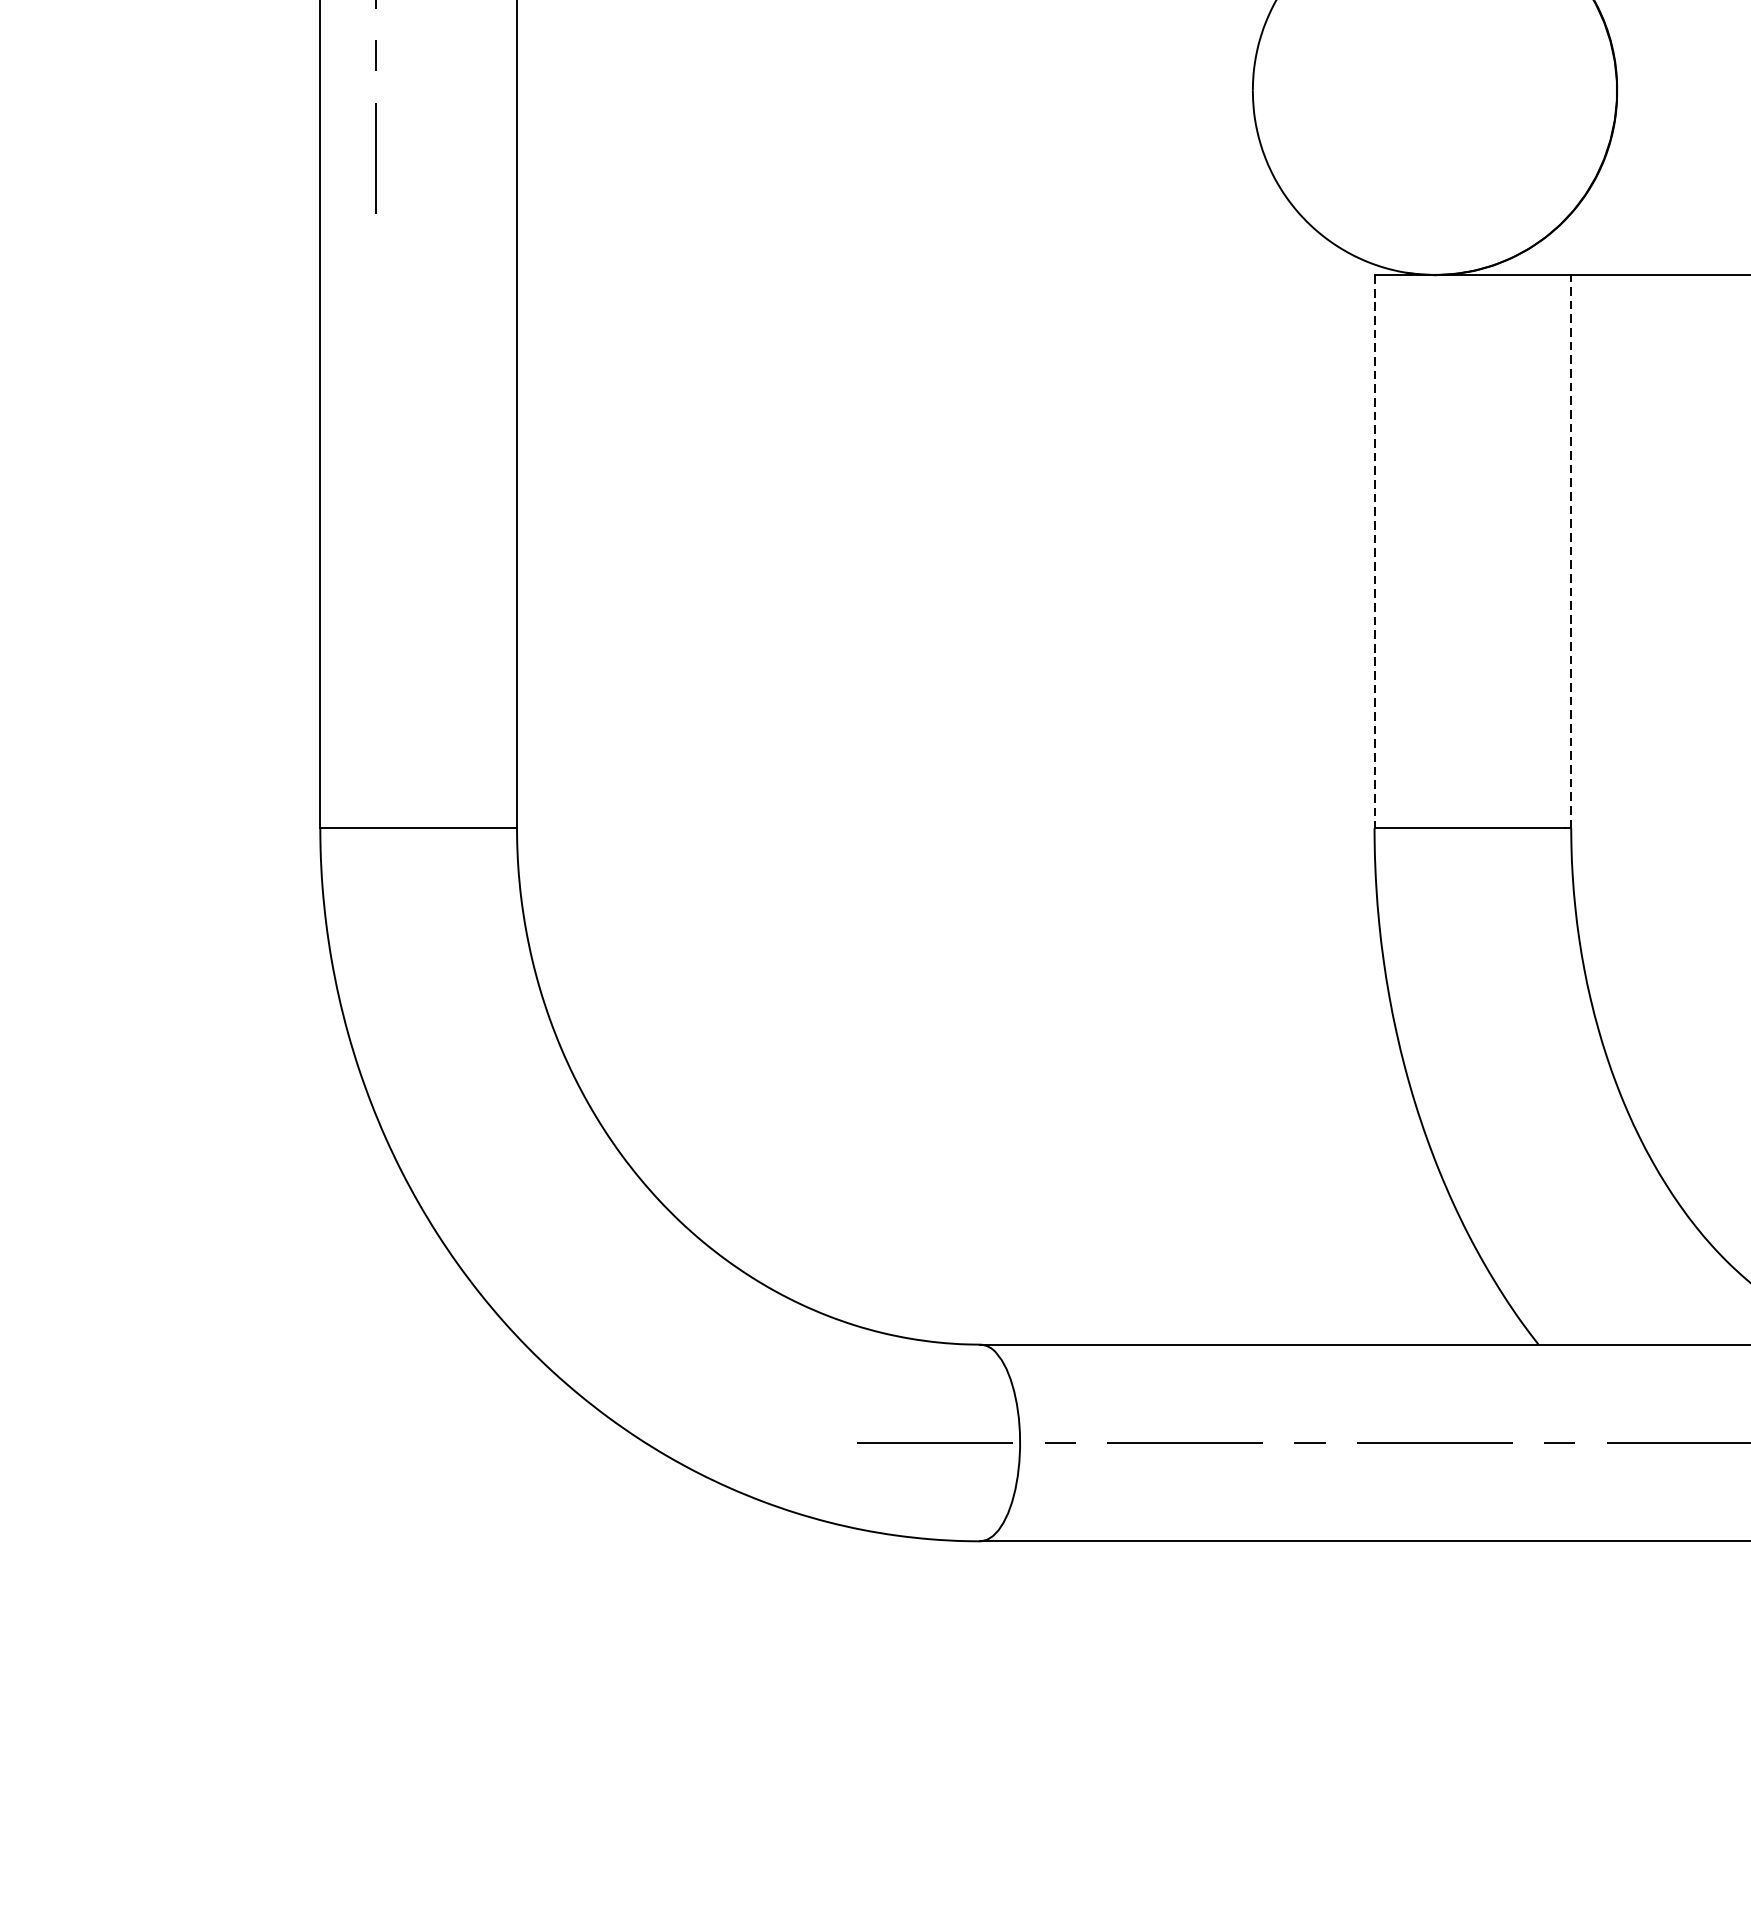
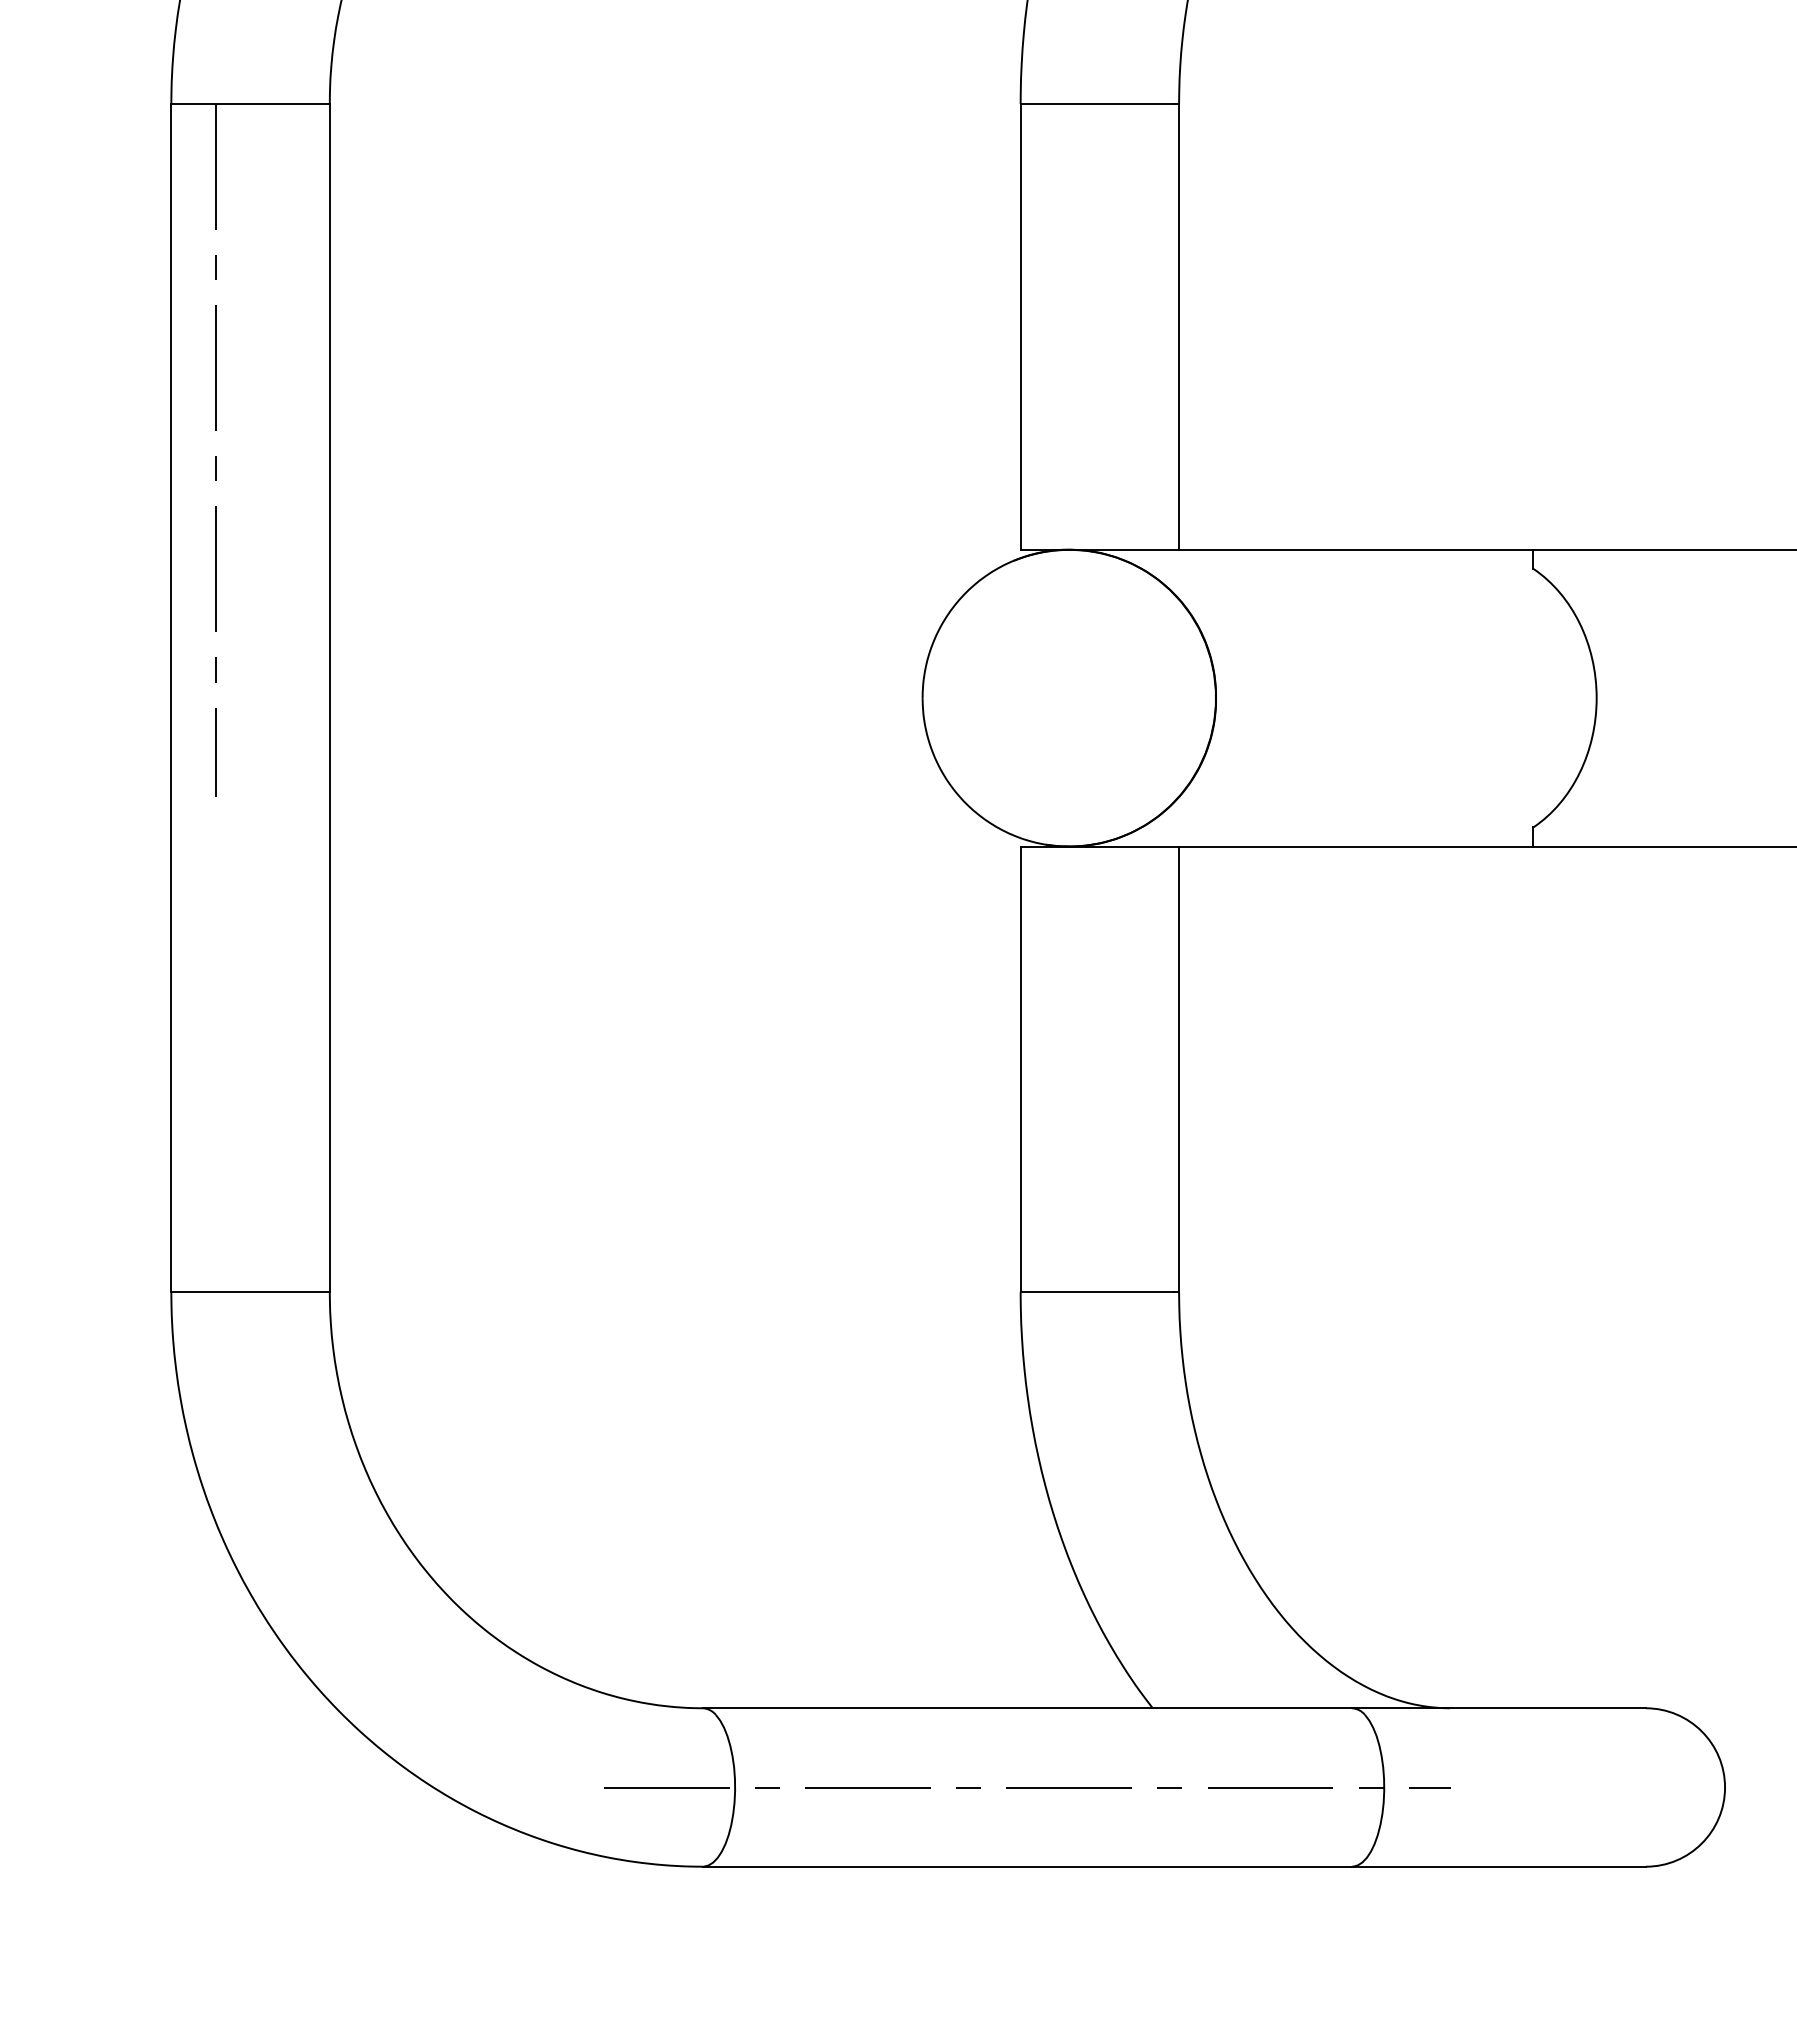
line: (1374, 551) -> (1020, 1069), dashed -> solid
line: (1571, 551) -> (1179, 1069), dashed -> solid

